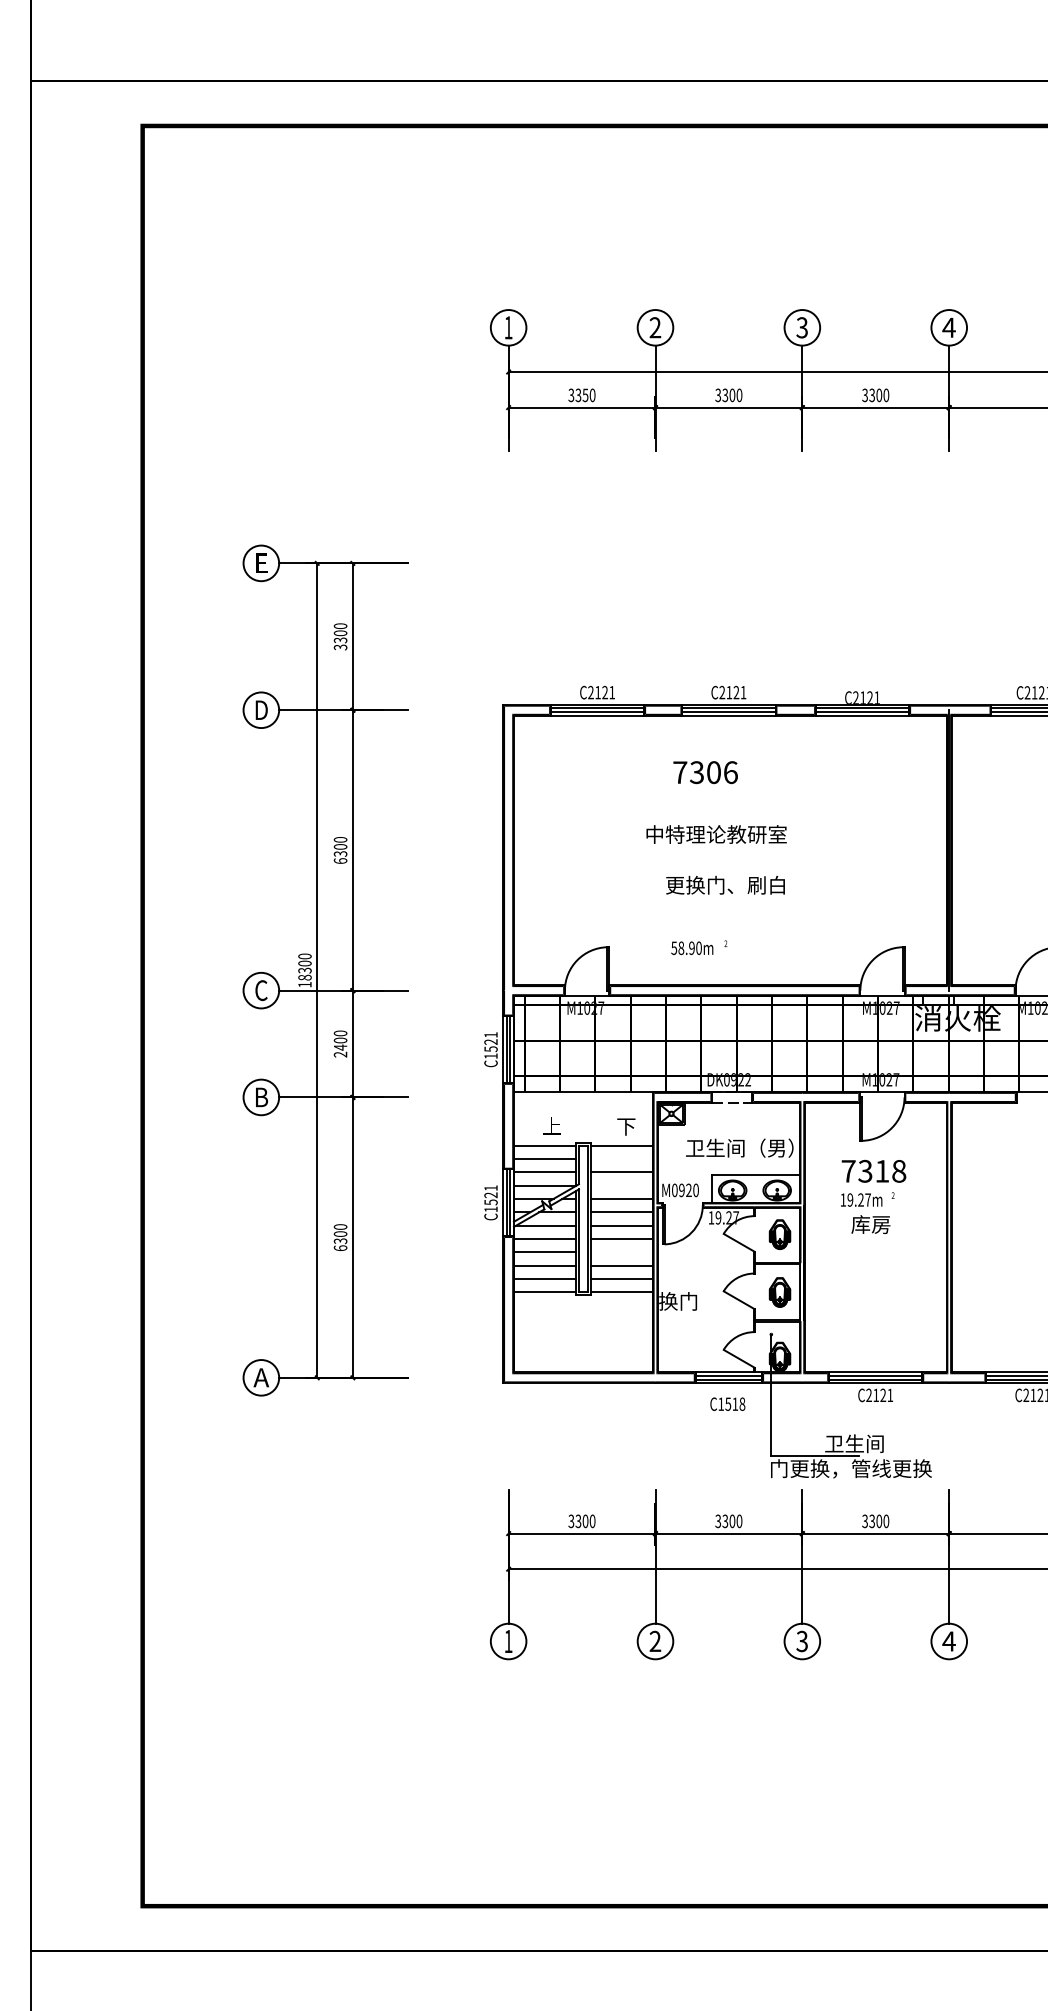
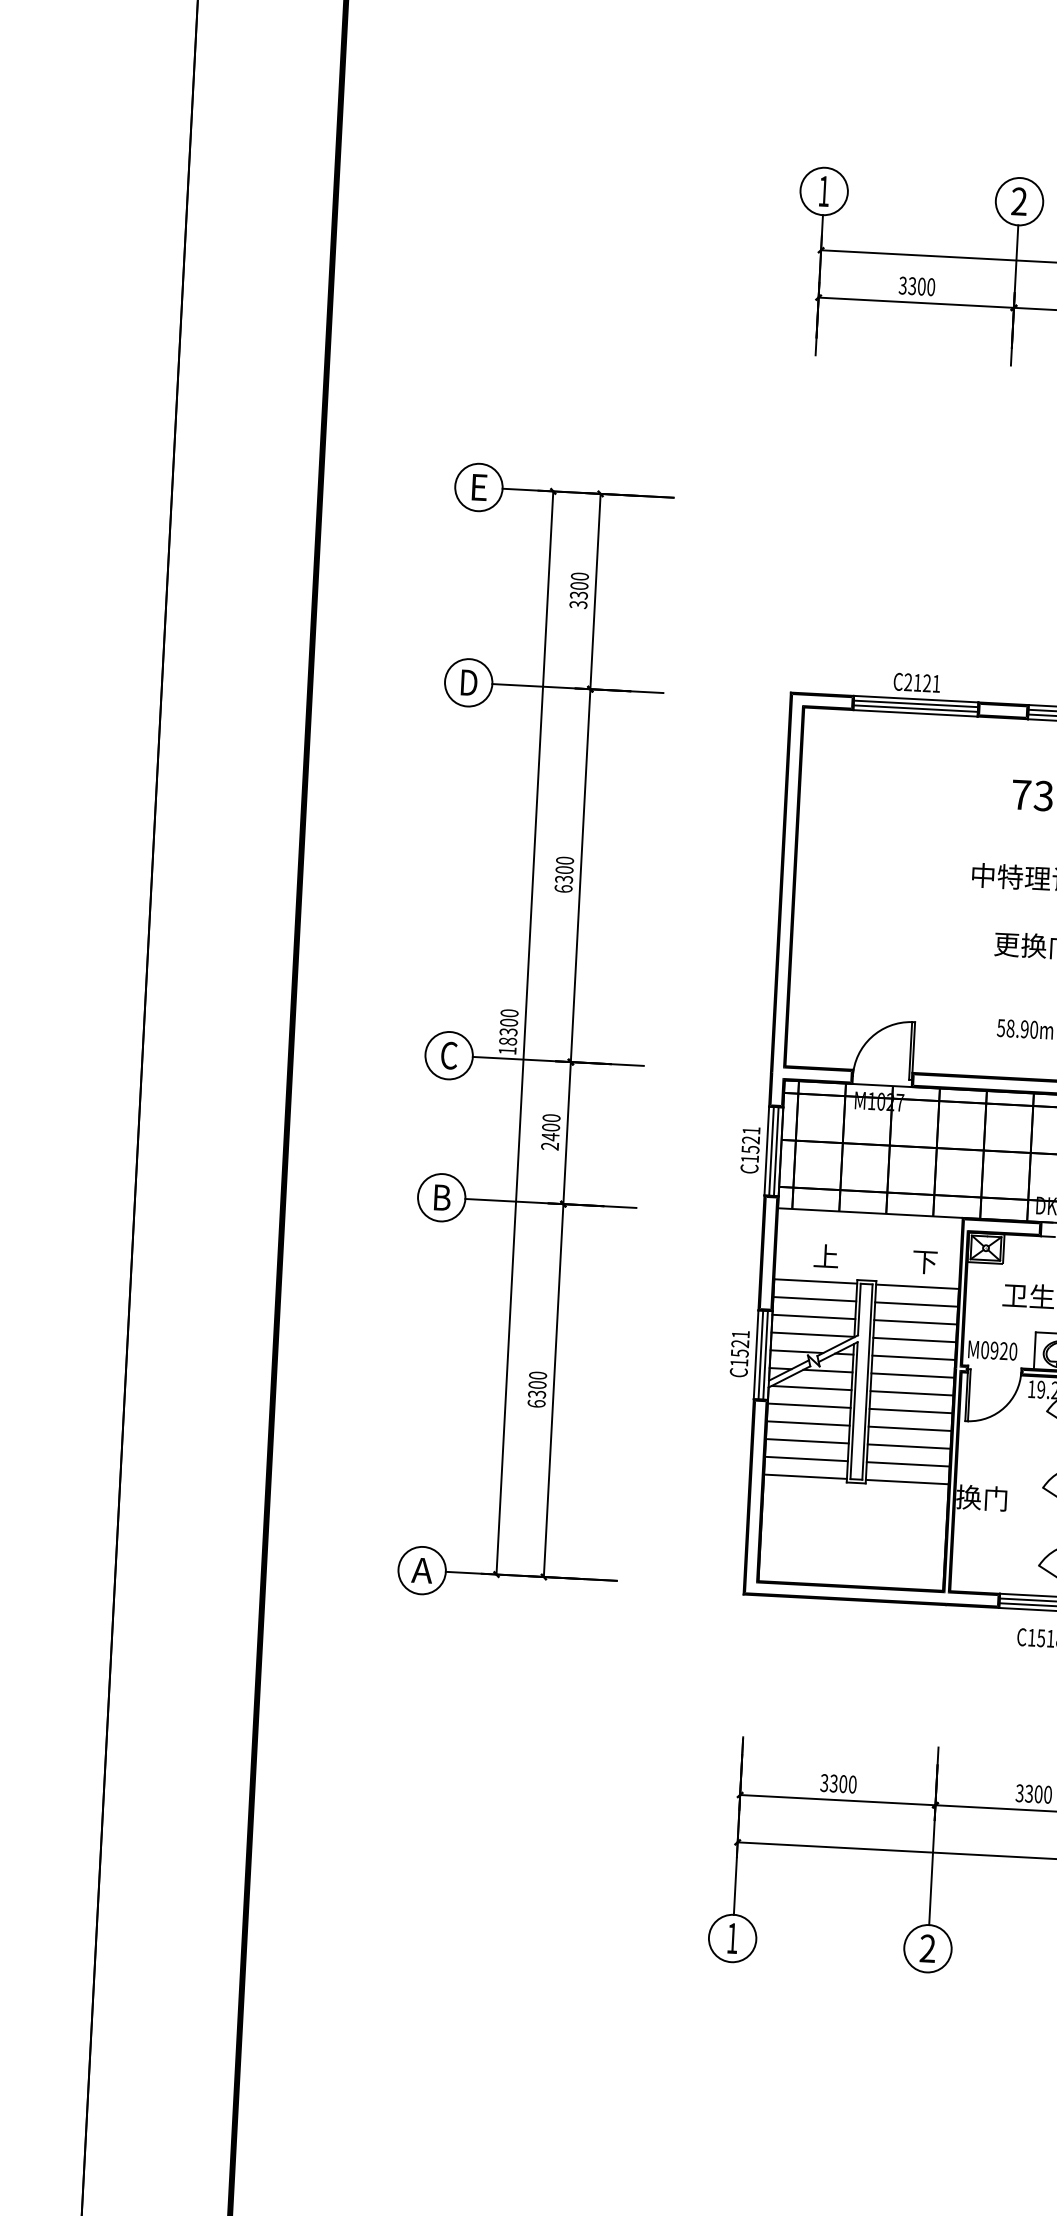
text: (585, 395) -> (921, 286), 3350 -> 3300
line: (621, 1158) -> (916, 1304), added
line: (621, 1185) -> (914, 1339), added
line: (621, 1252) -> (909, 1429), added

